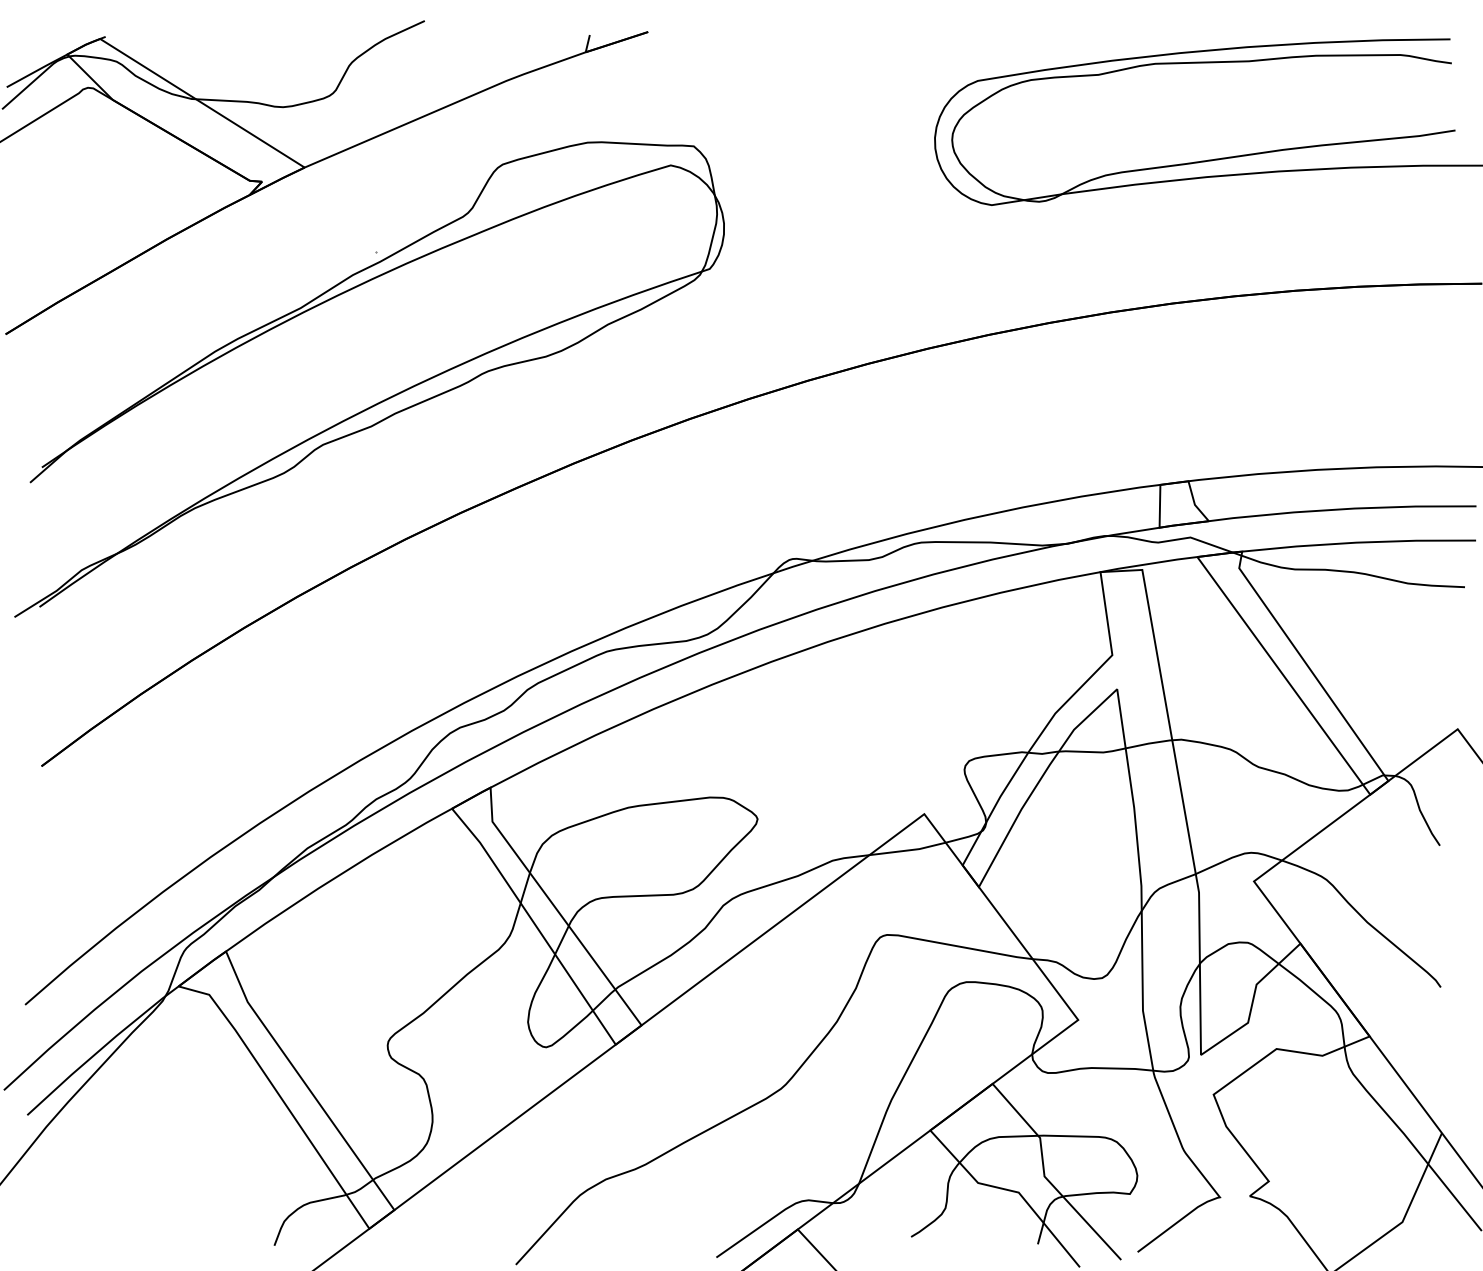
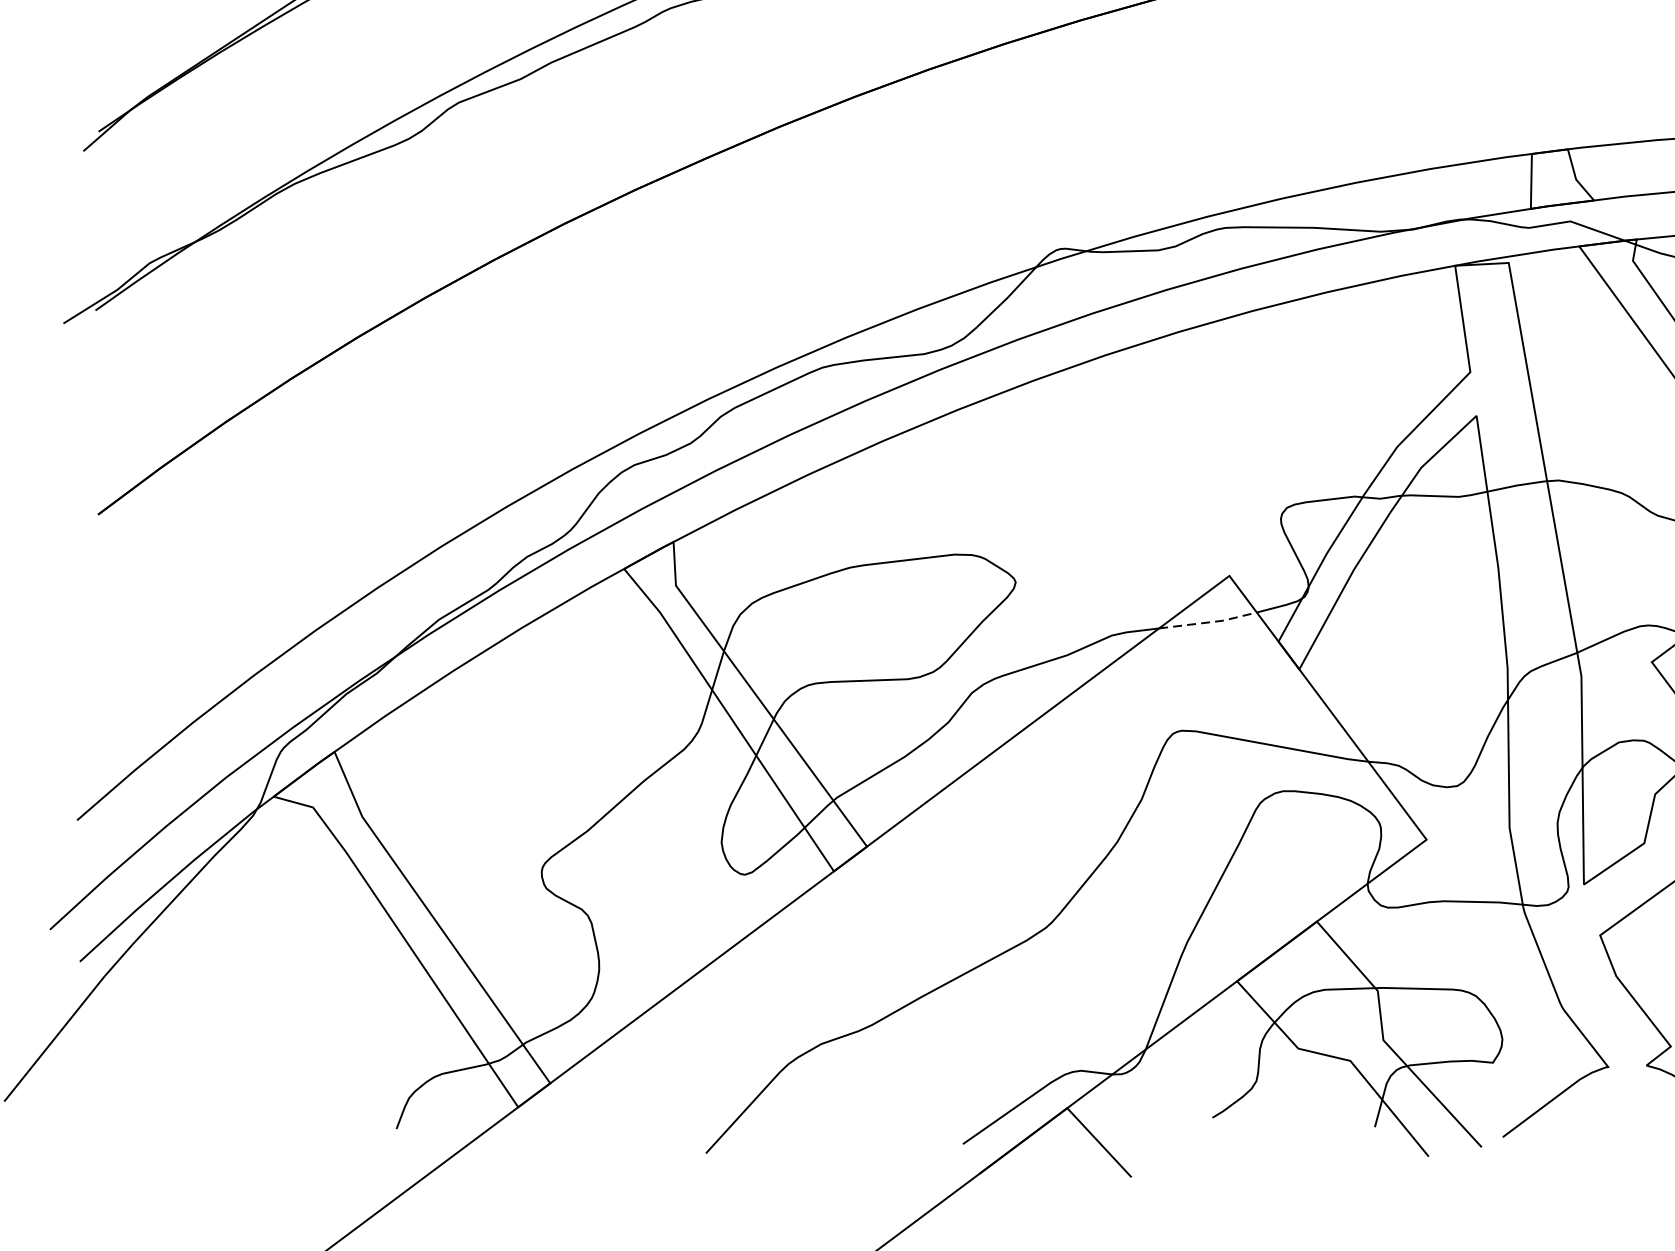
line: (908, 850) -> (1209, 622), solid -> dashed

